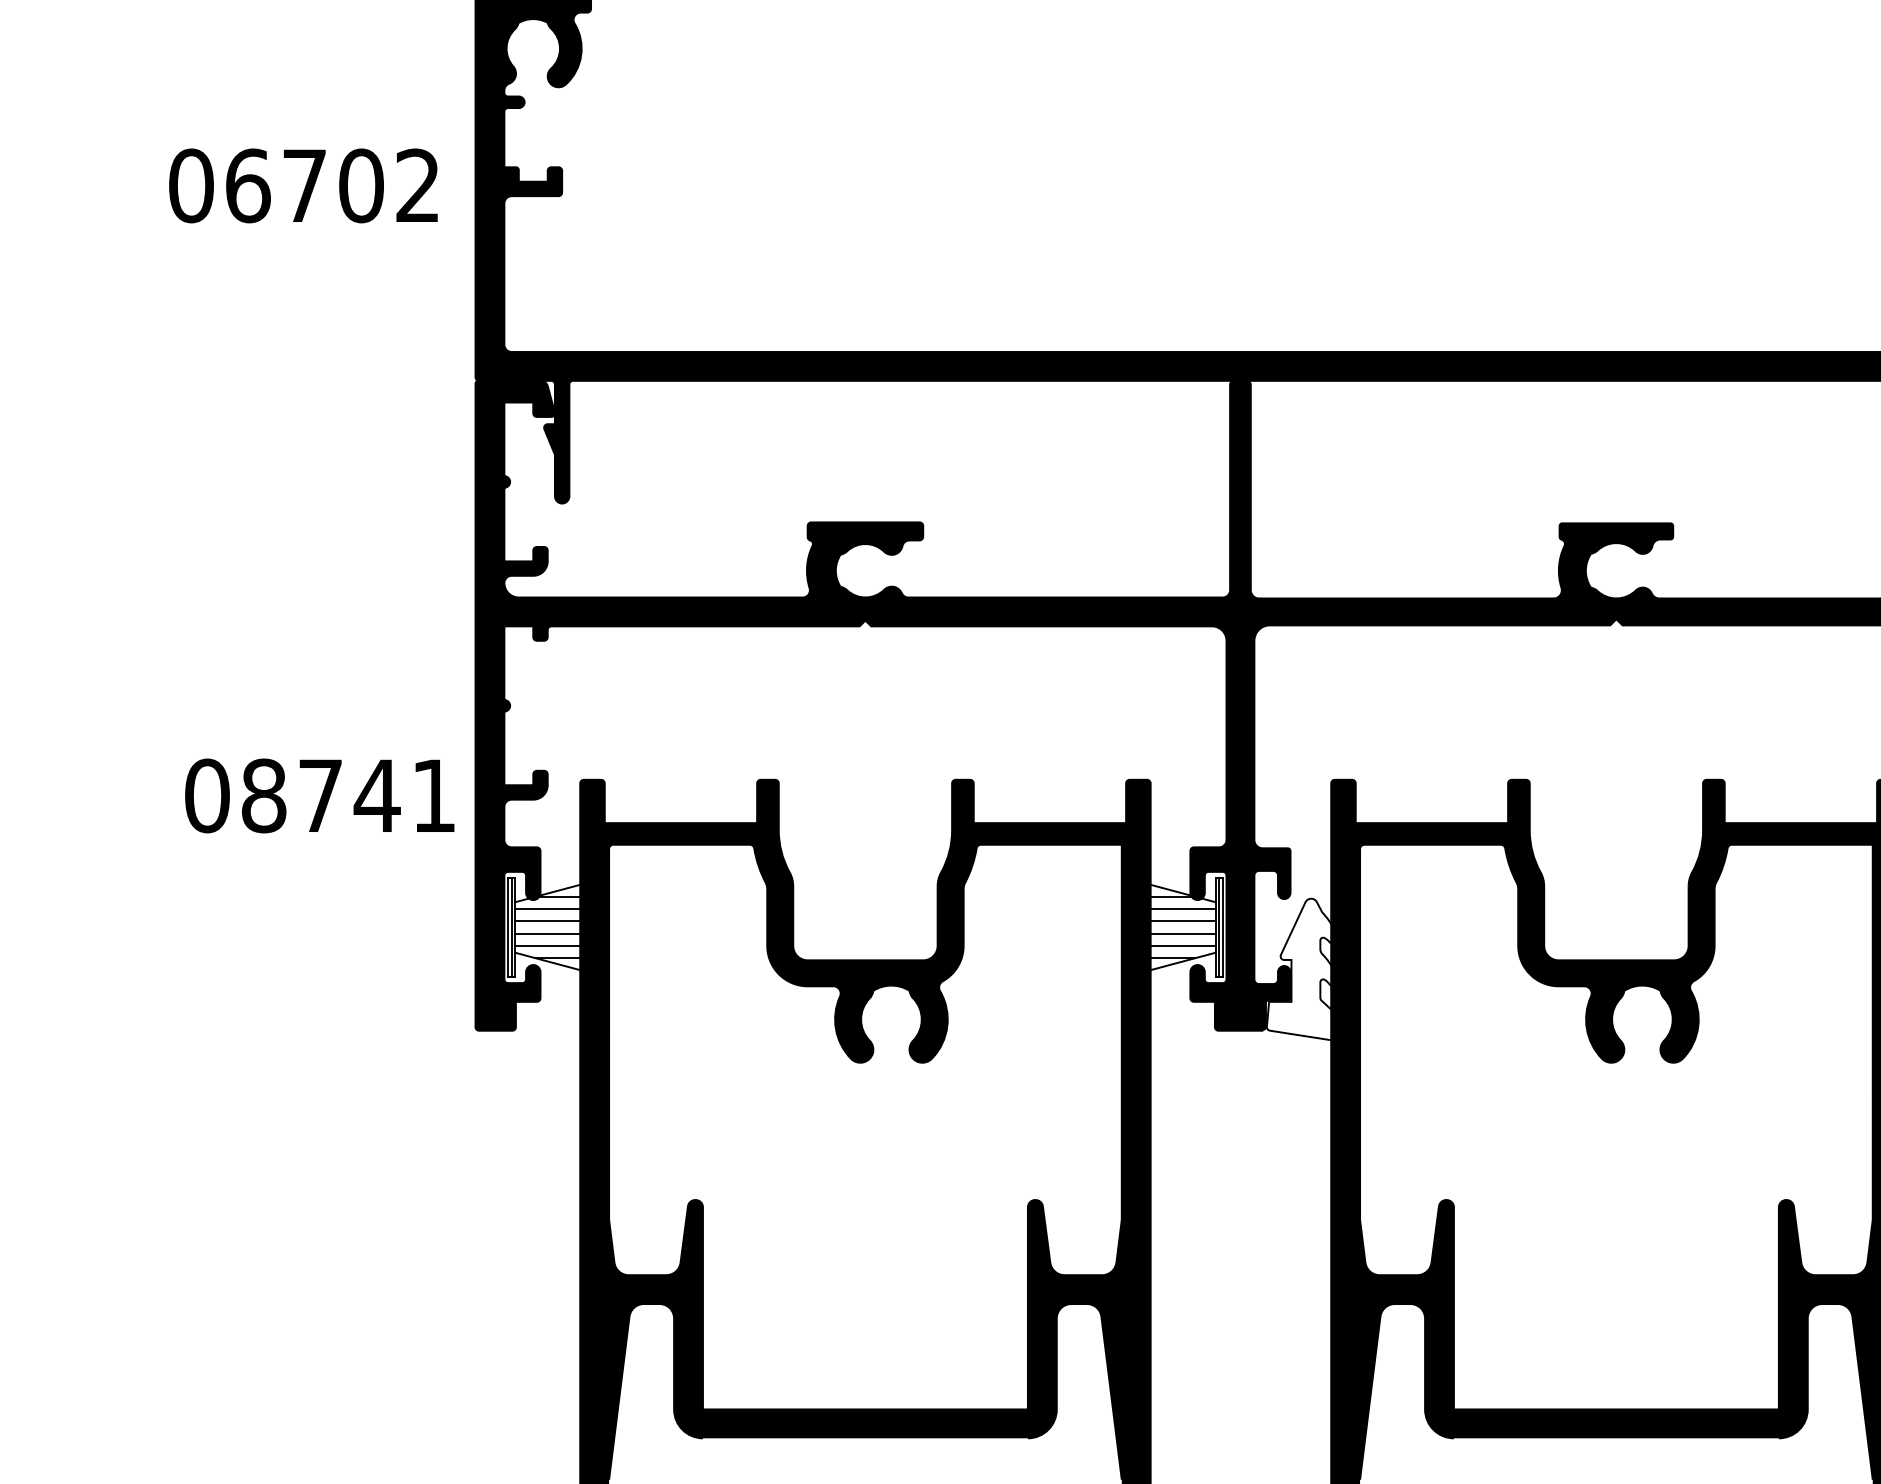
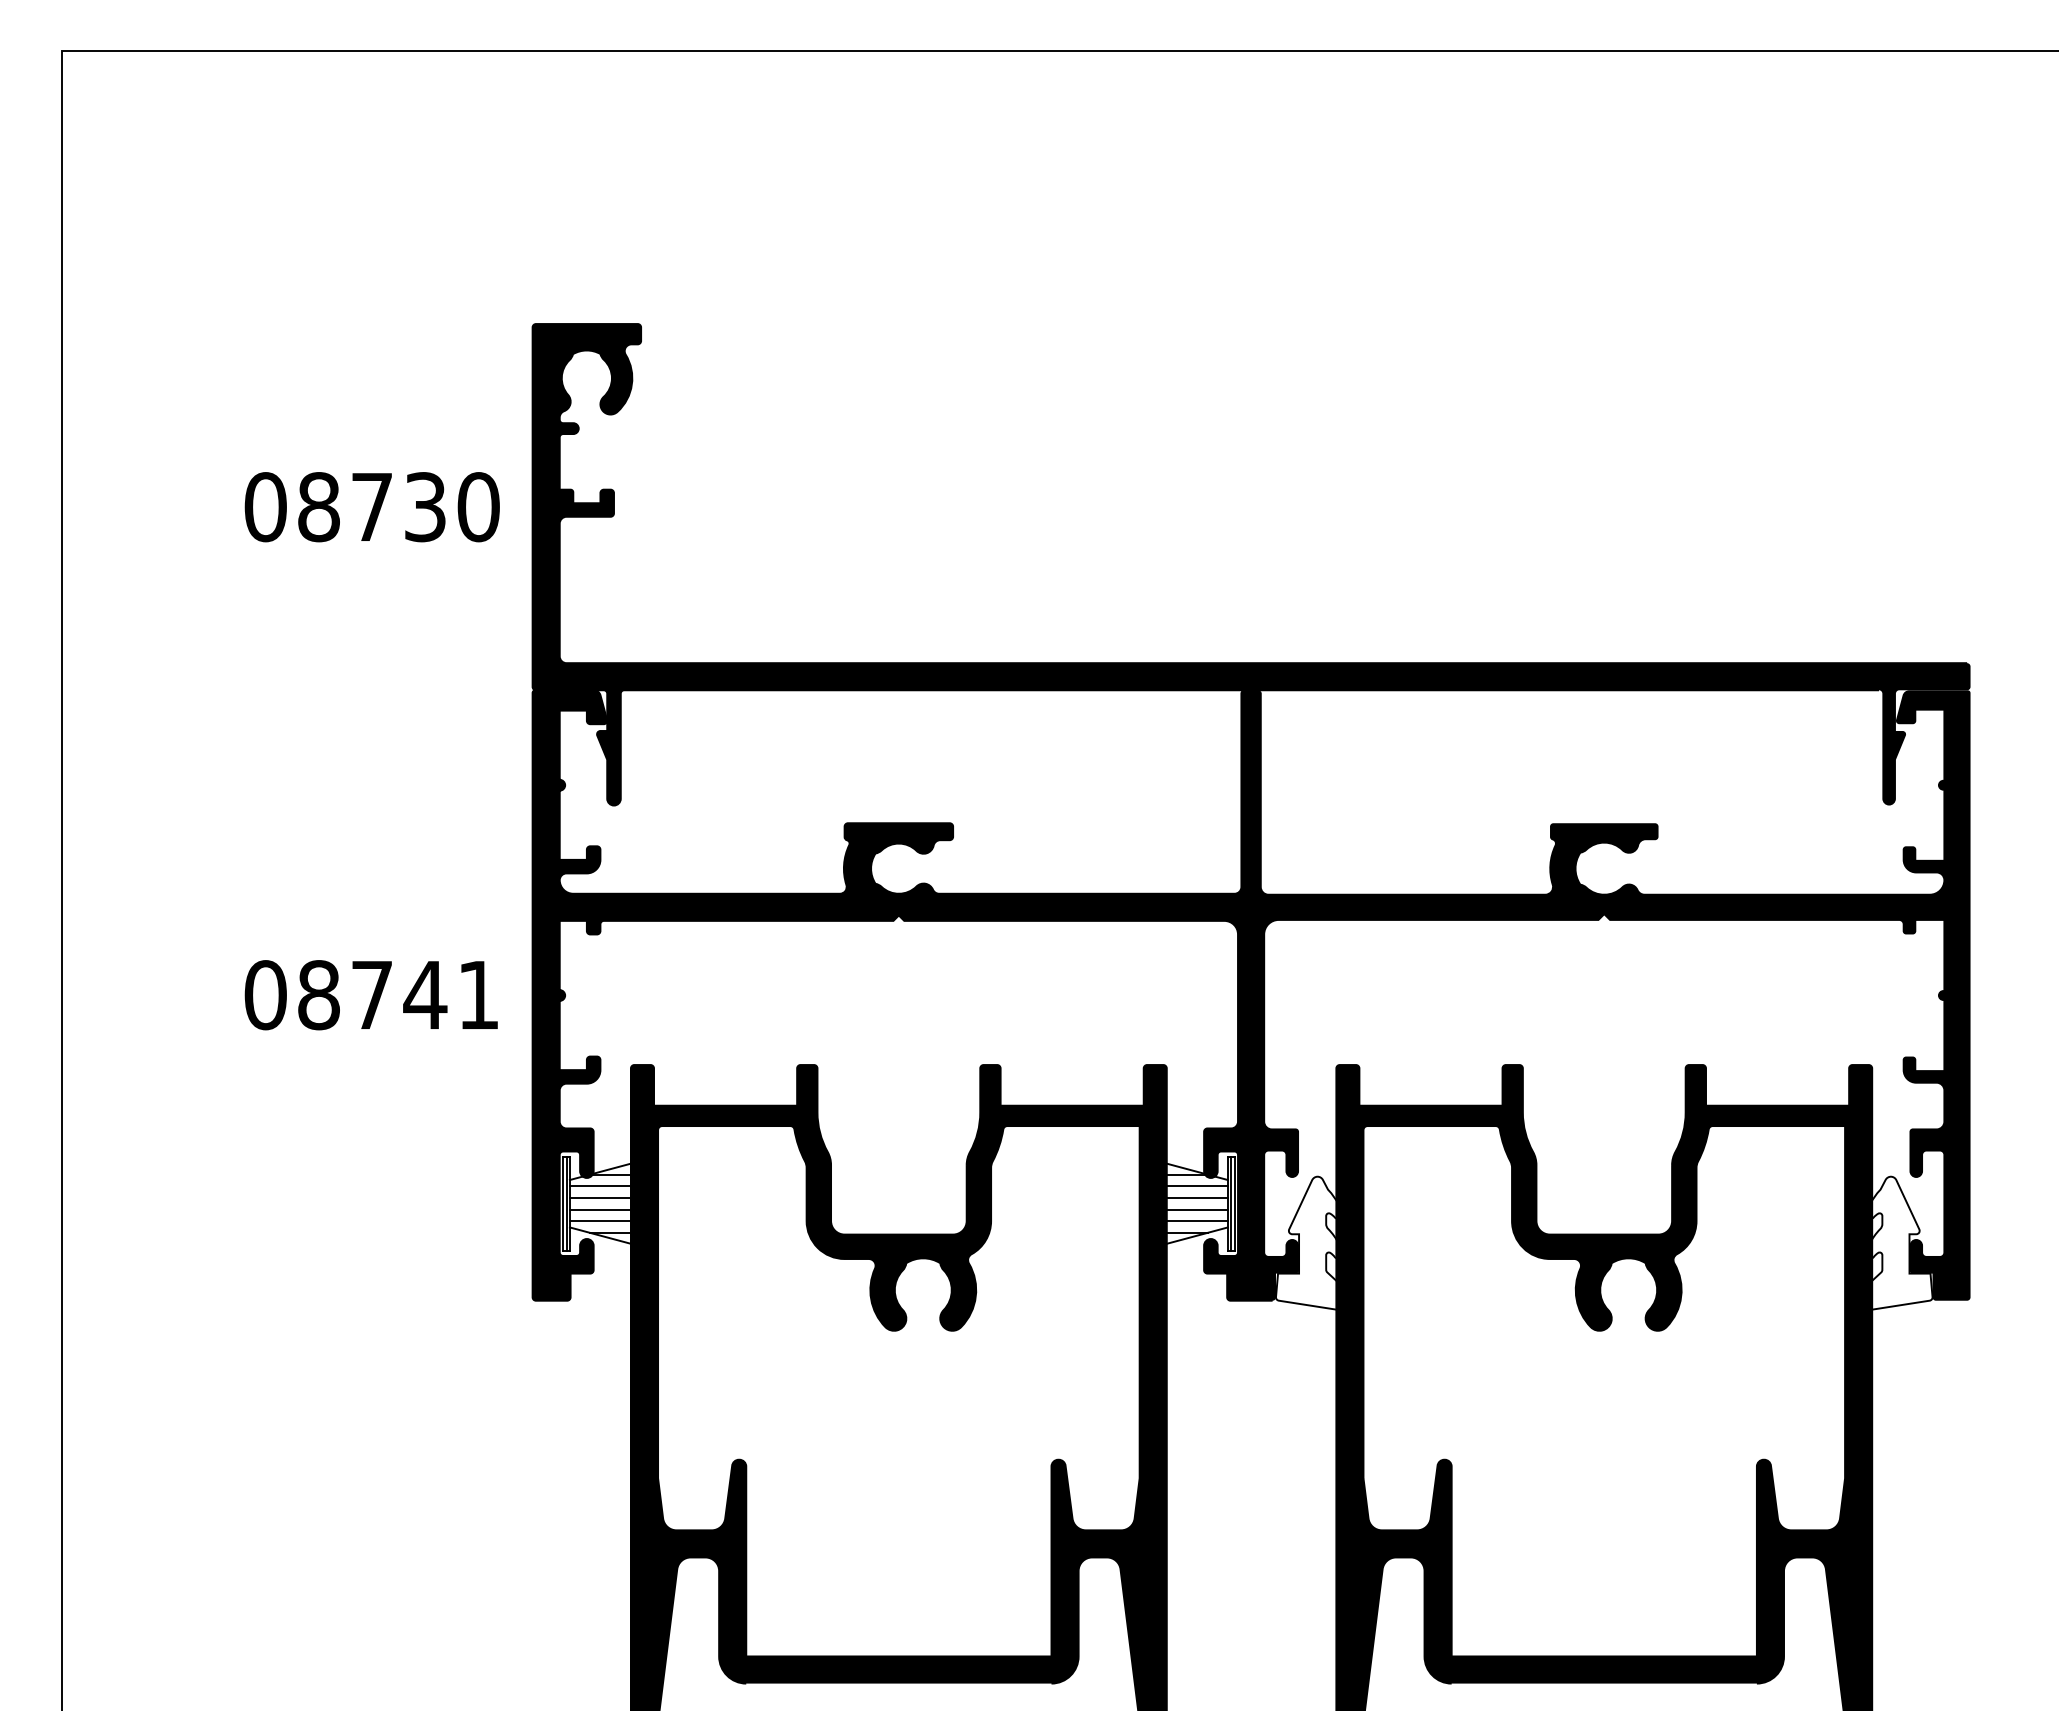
text: (332, 186) -> (398, 507), 06702 -> 08730
text: (318, 796) -> (370, 995), moved

